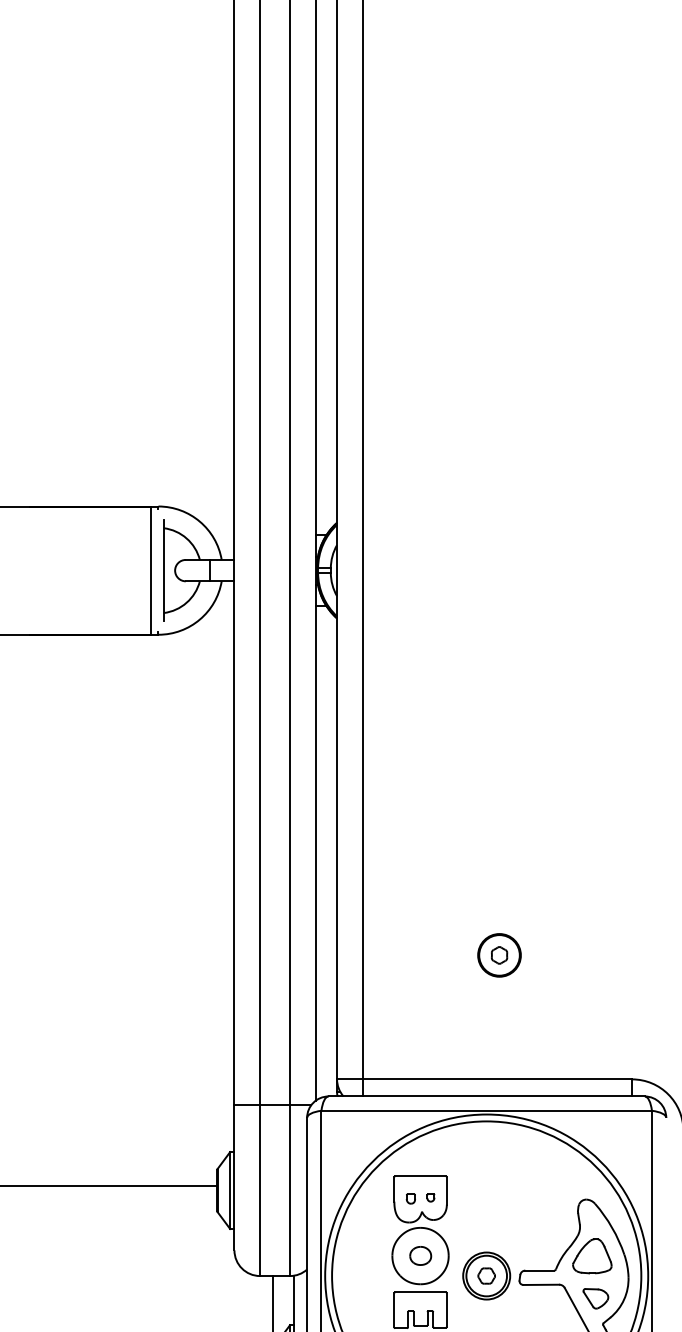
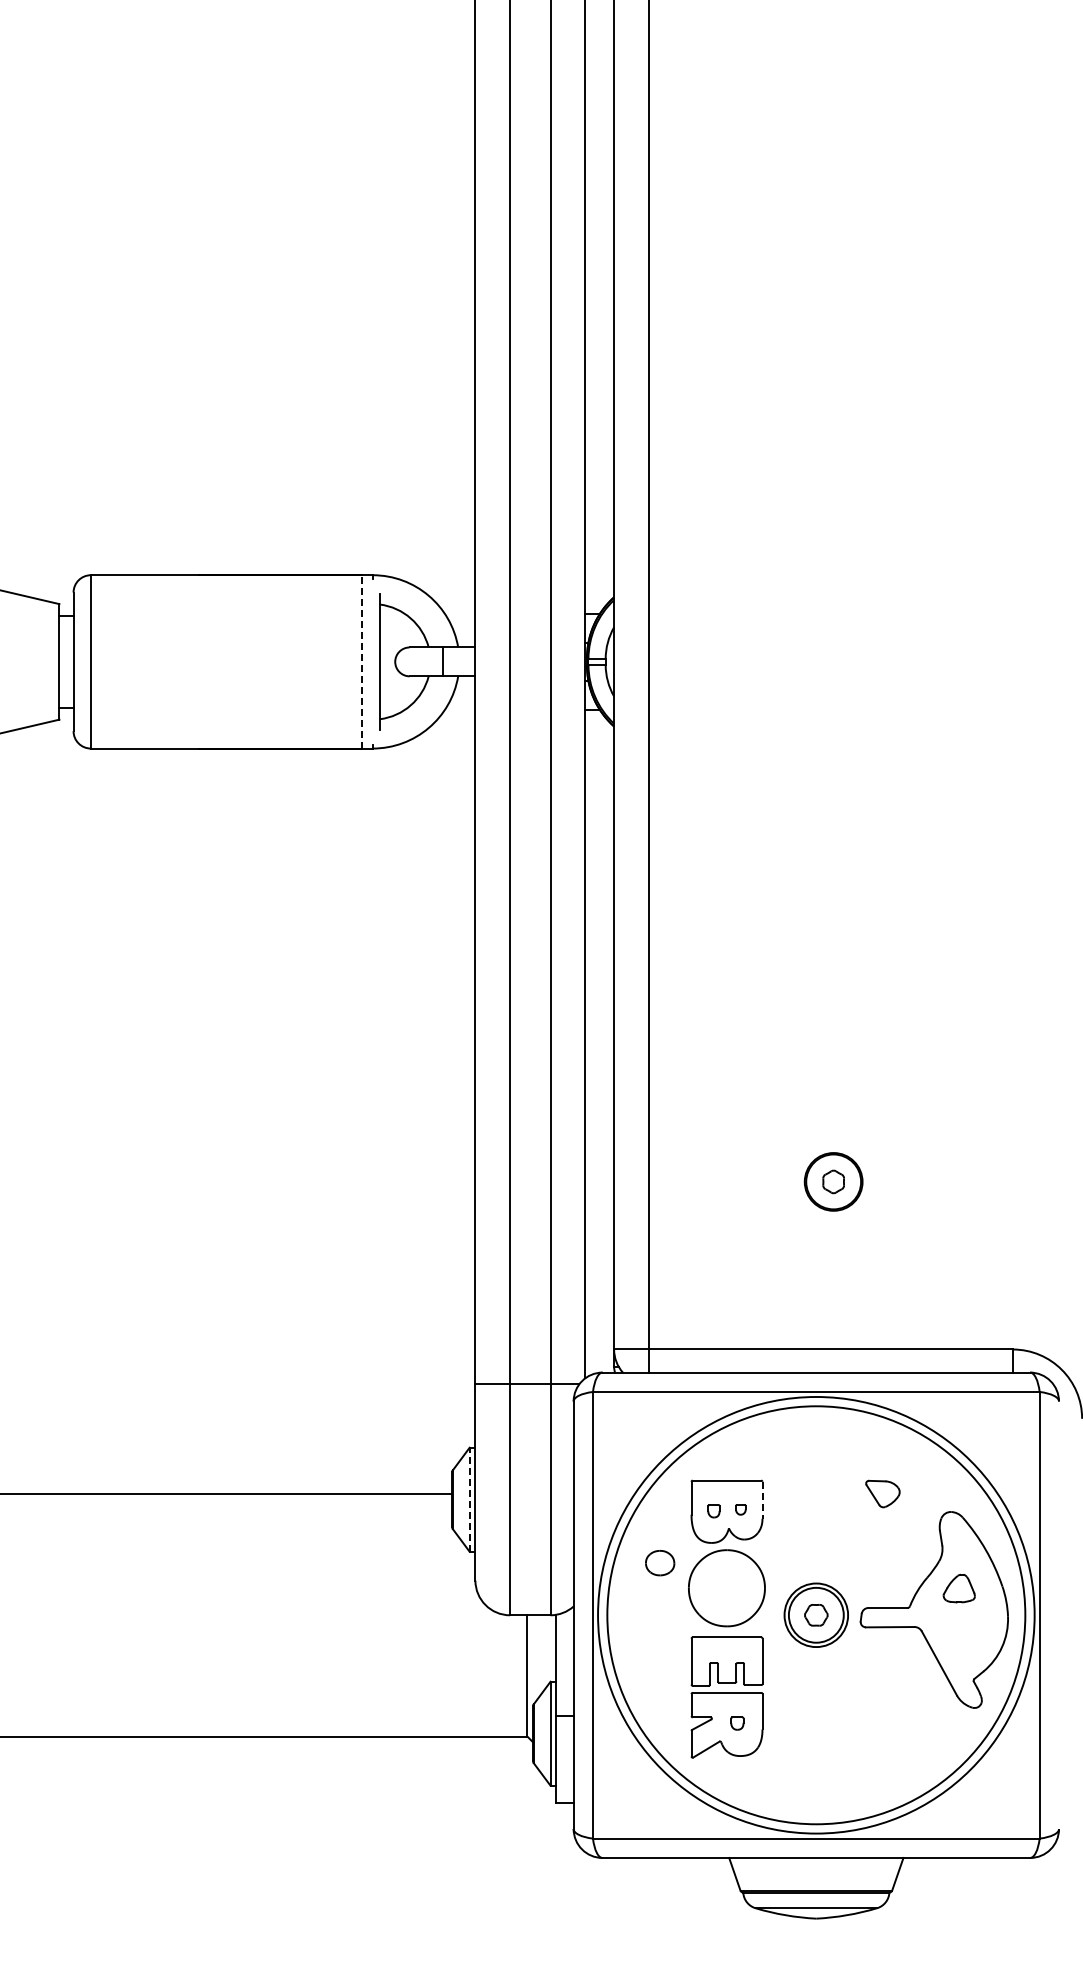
line: (150, 570) -> (362, 661), solid -> dashed
line: (230, 1190) -> (469, 1499), solid -> dashed
line: (446, 1191) -> (762, 1500), solid -> dashed
part: (420, 1256) -> (660, 1563), moved
part: (592, 1256) -> (959, 1588), size x0.6
part: (595, 1298) -> (882, 1493), moved

